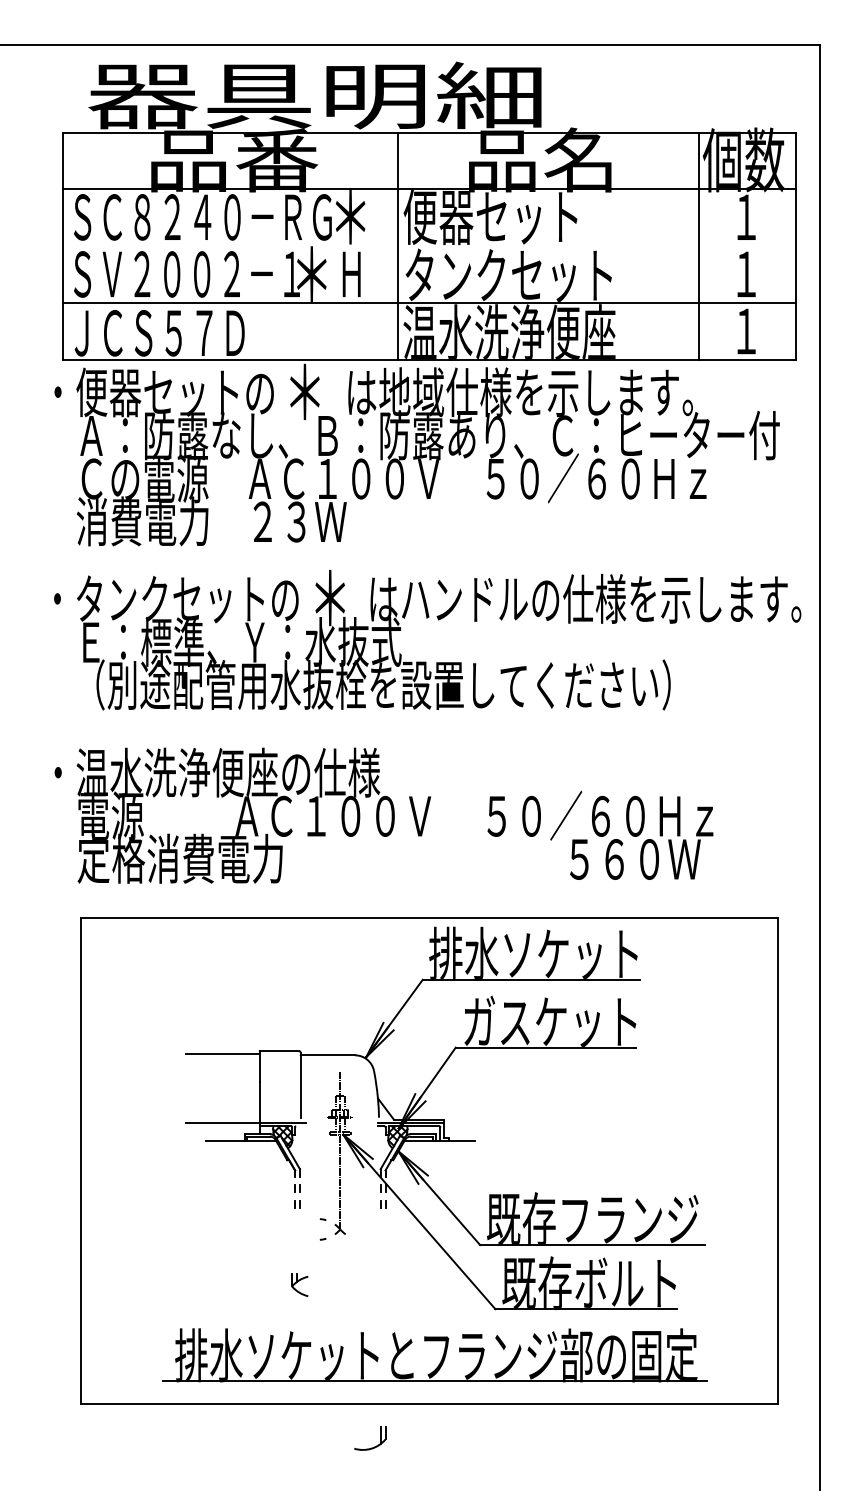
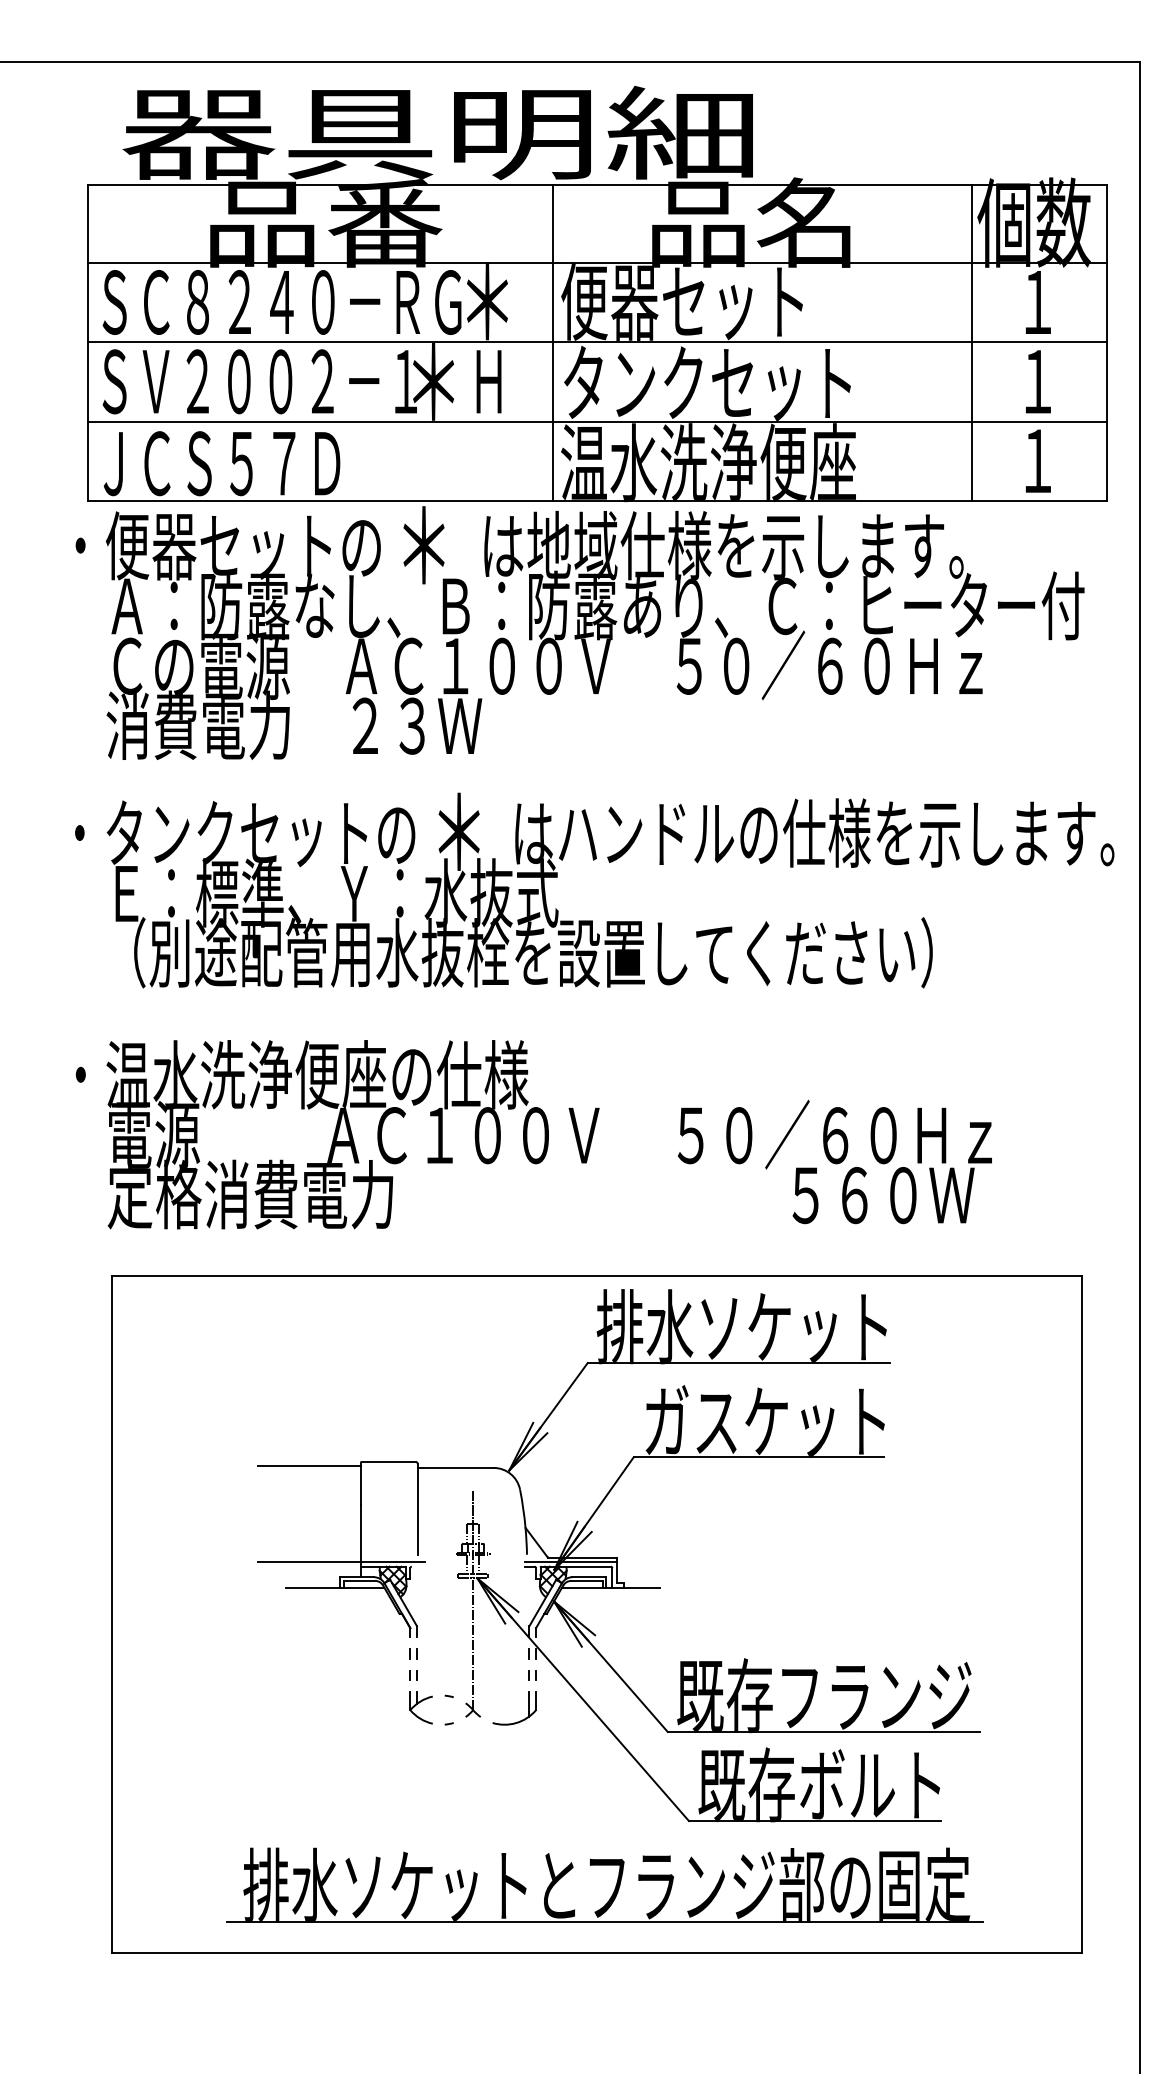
line: (429, 245) -> (597, 341), added
part: (299, 1284) -> (420, 1707), moved
part: (374, 1446) -> (520, 1719), moved

